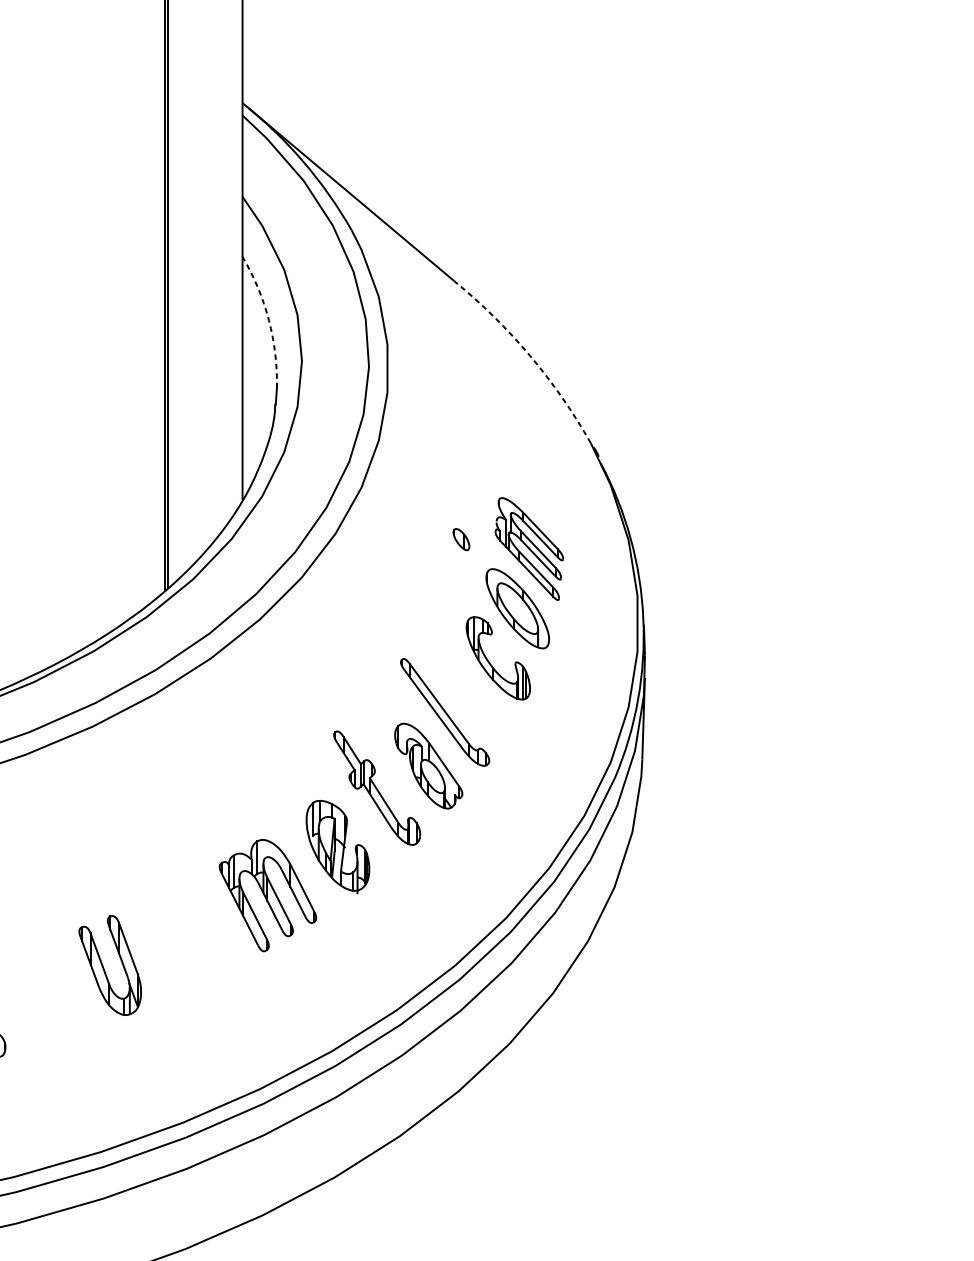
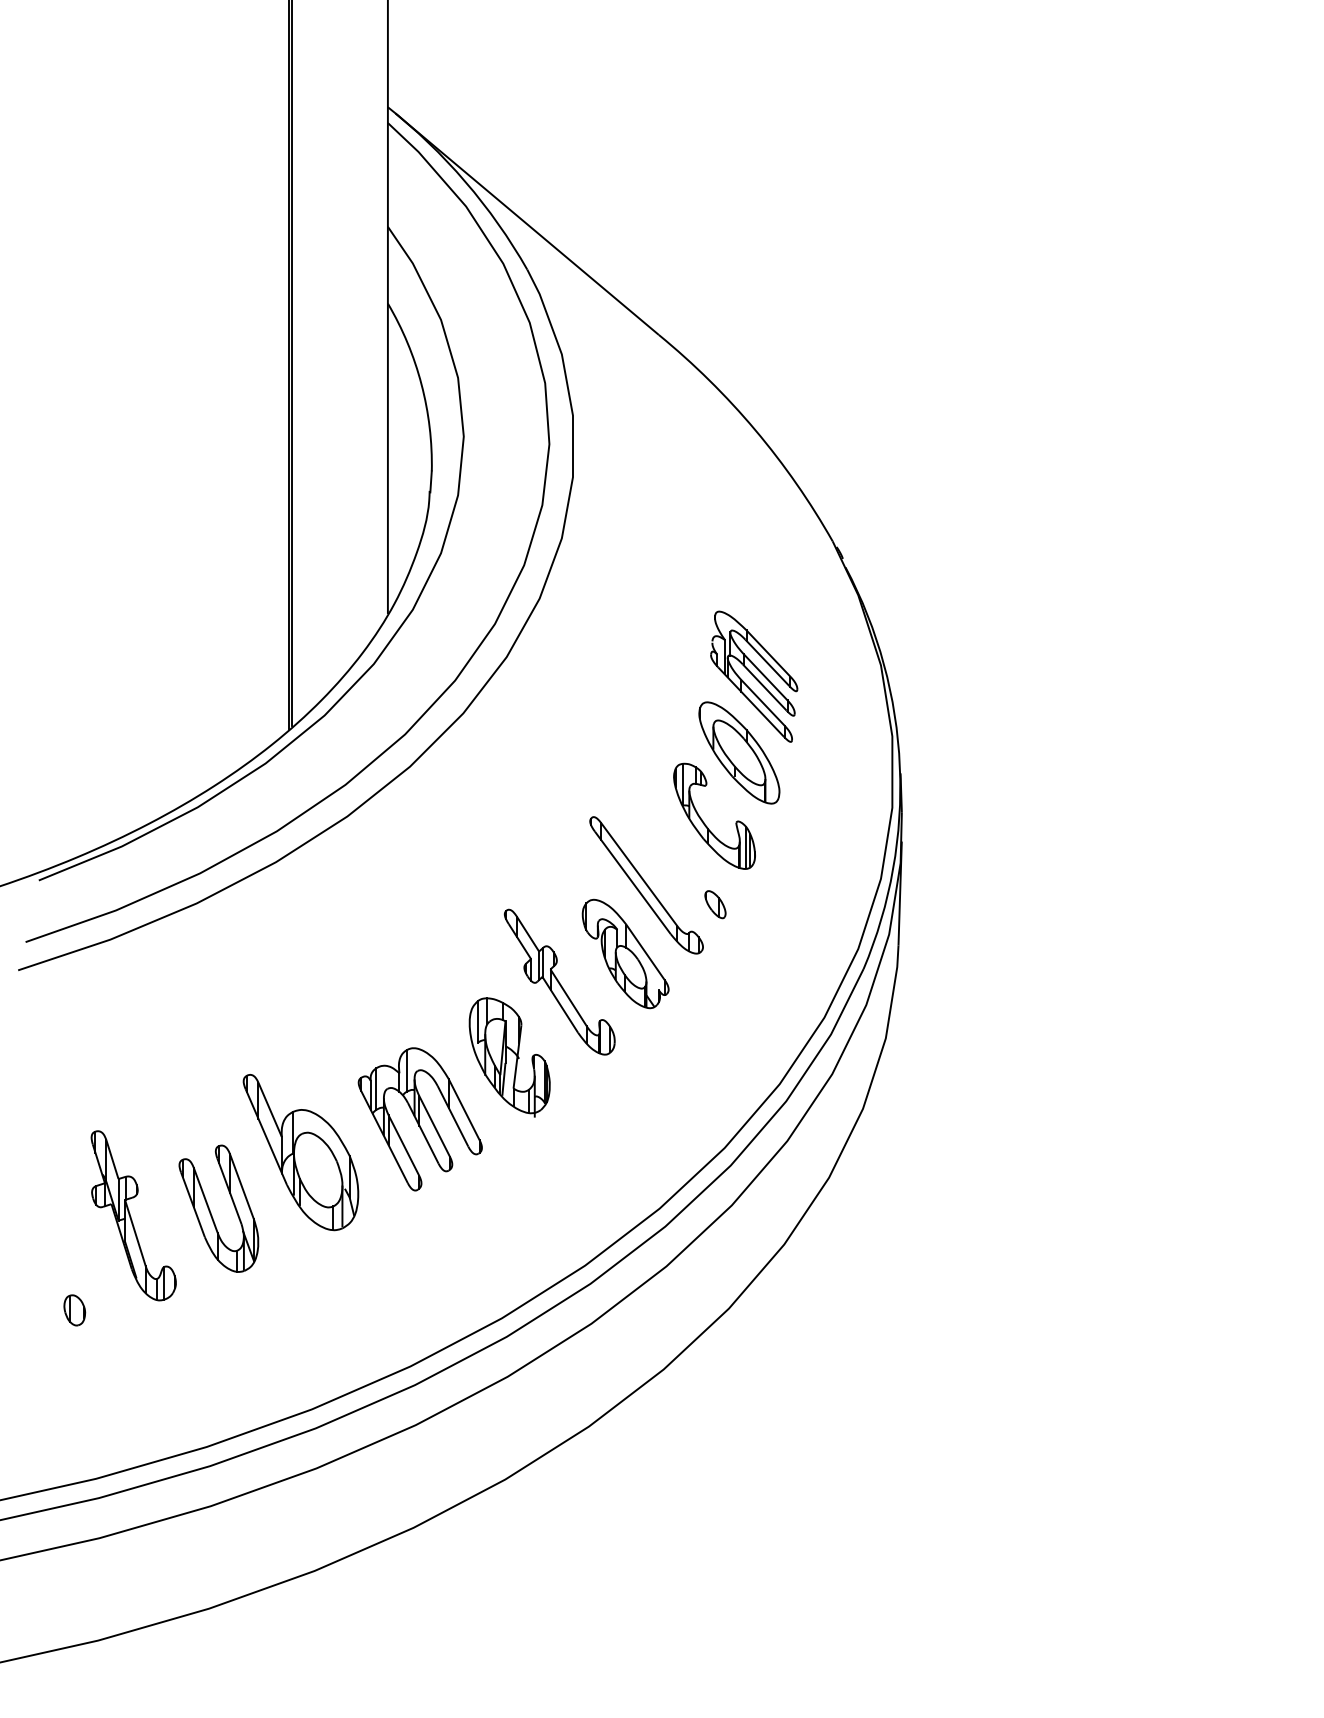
arc: (268, 320) -> (421, 384), dashed -> solid
arc: (530, 356) -> (755, 430), dashed -> solid
part: (461, 539) -> (715, 904), moved
part: (174, 921) -> (300, 1152), added
part: (43, 970) -> (133, 1215), added

